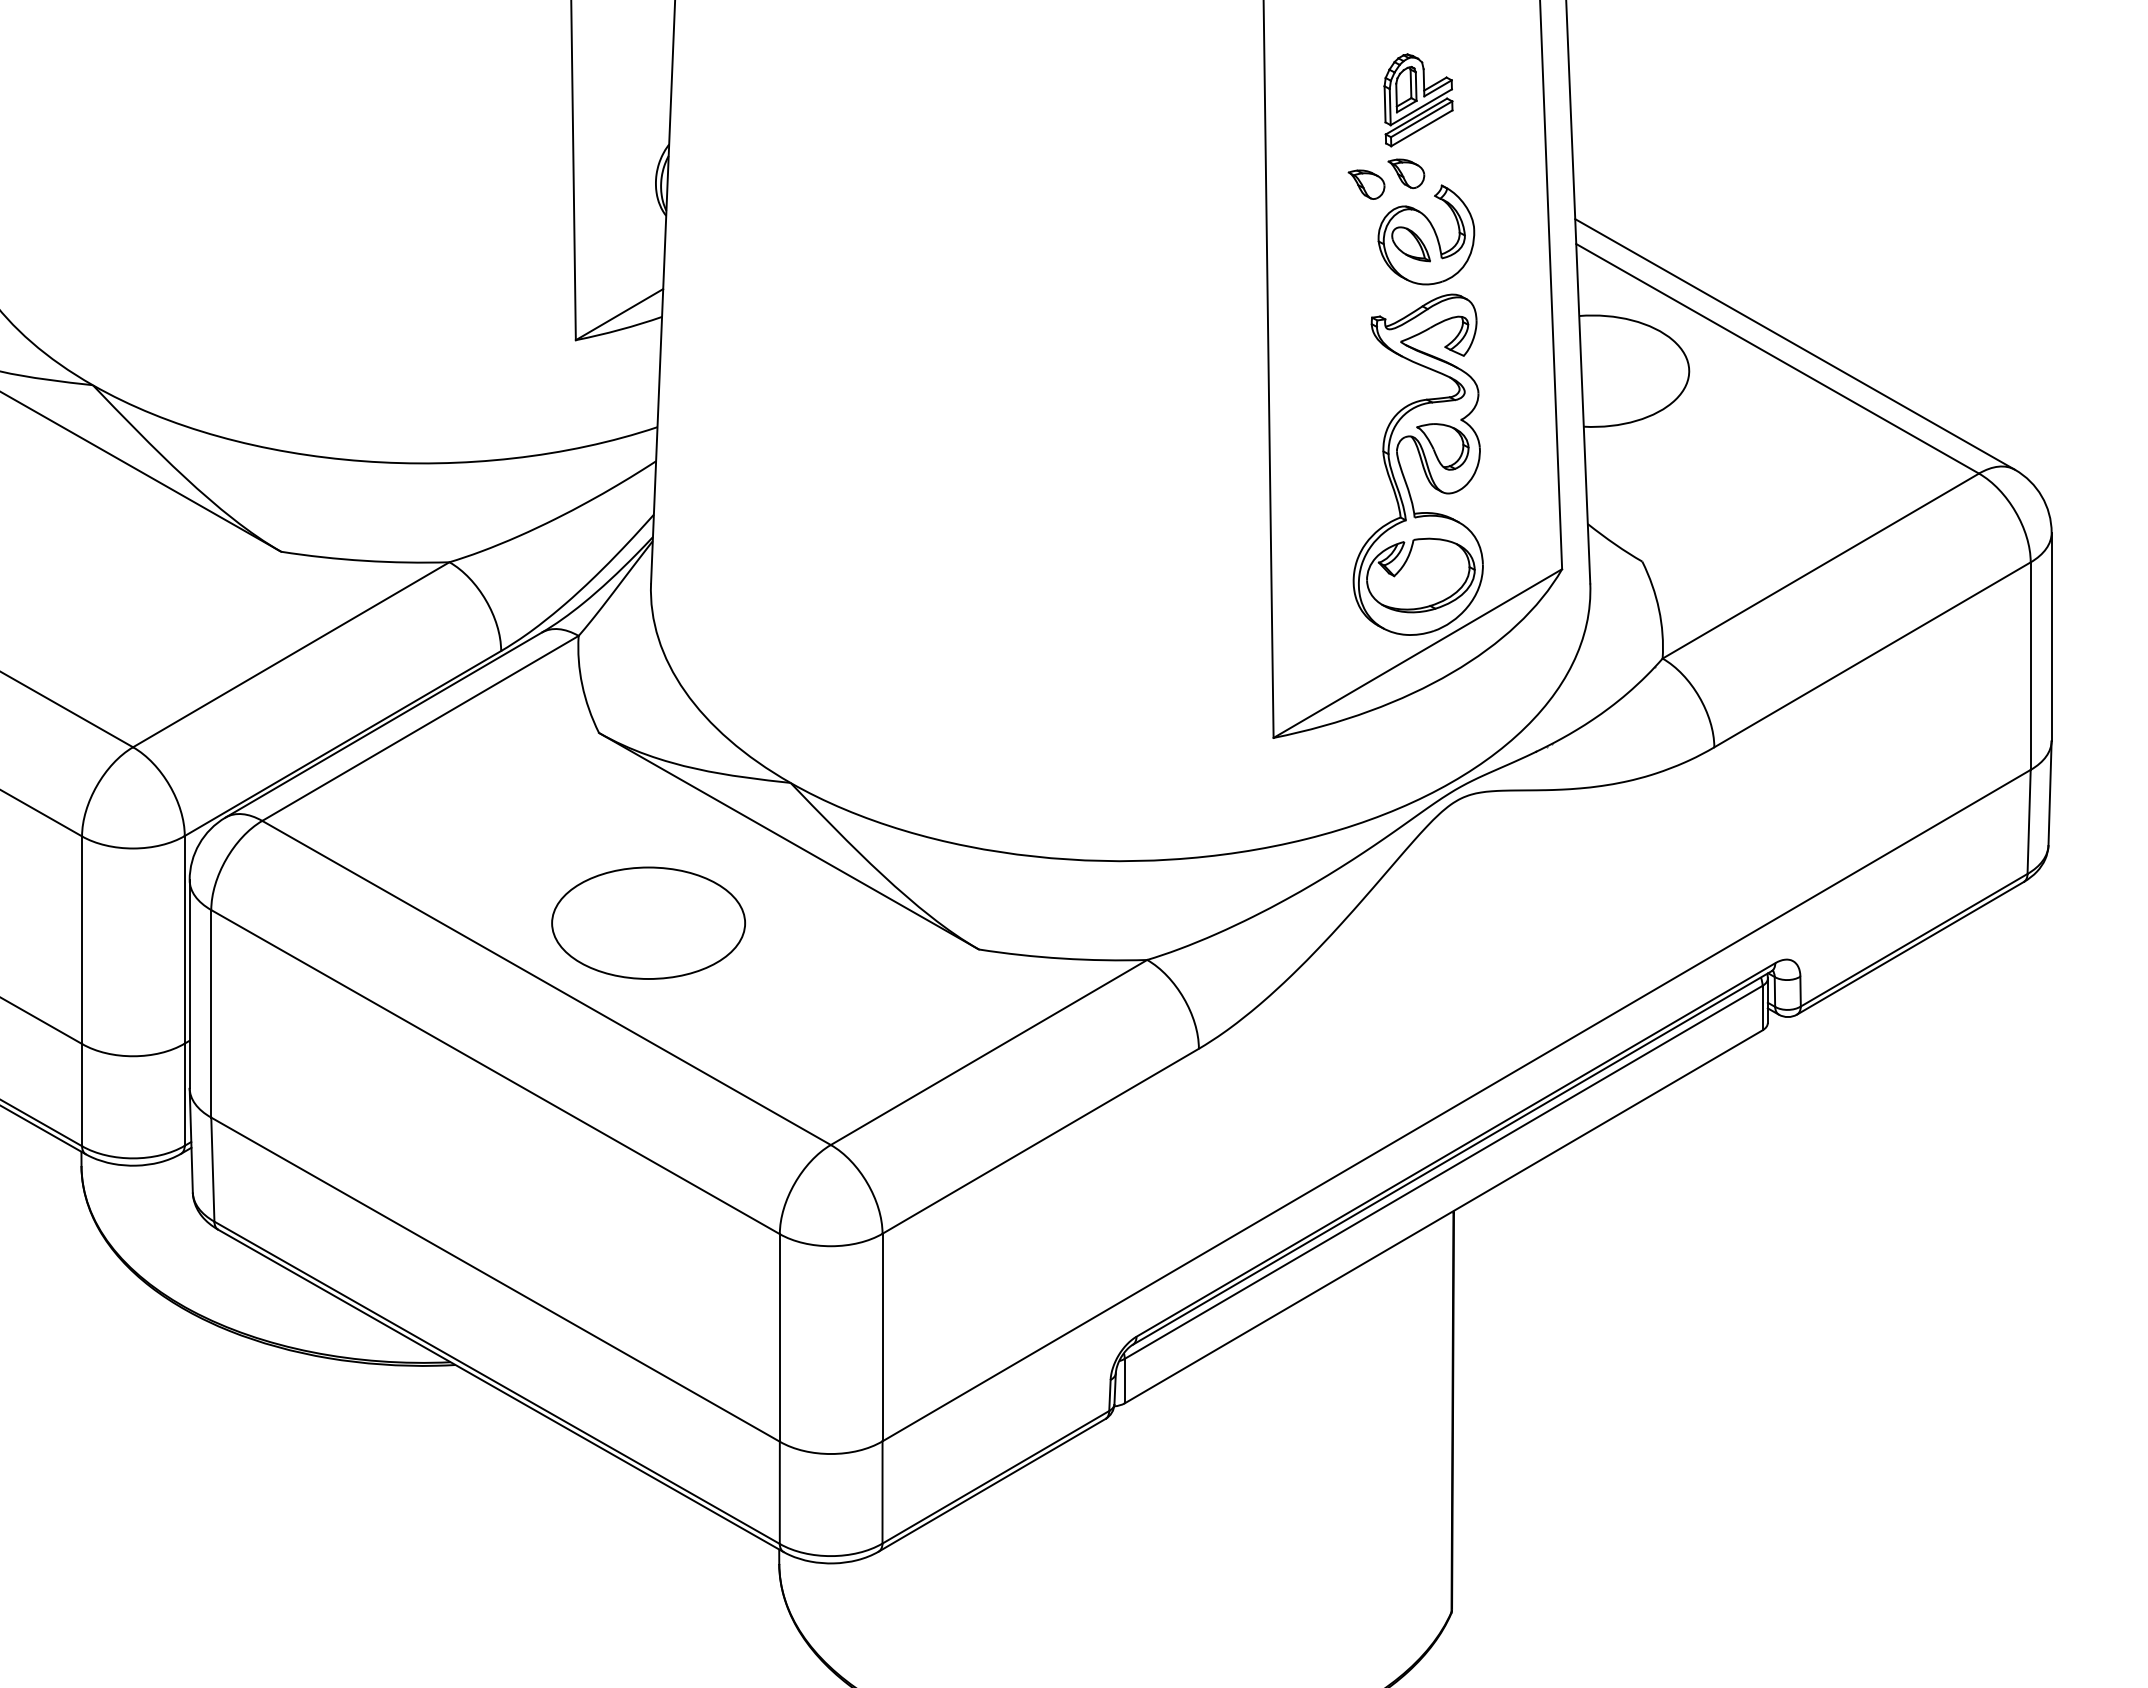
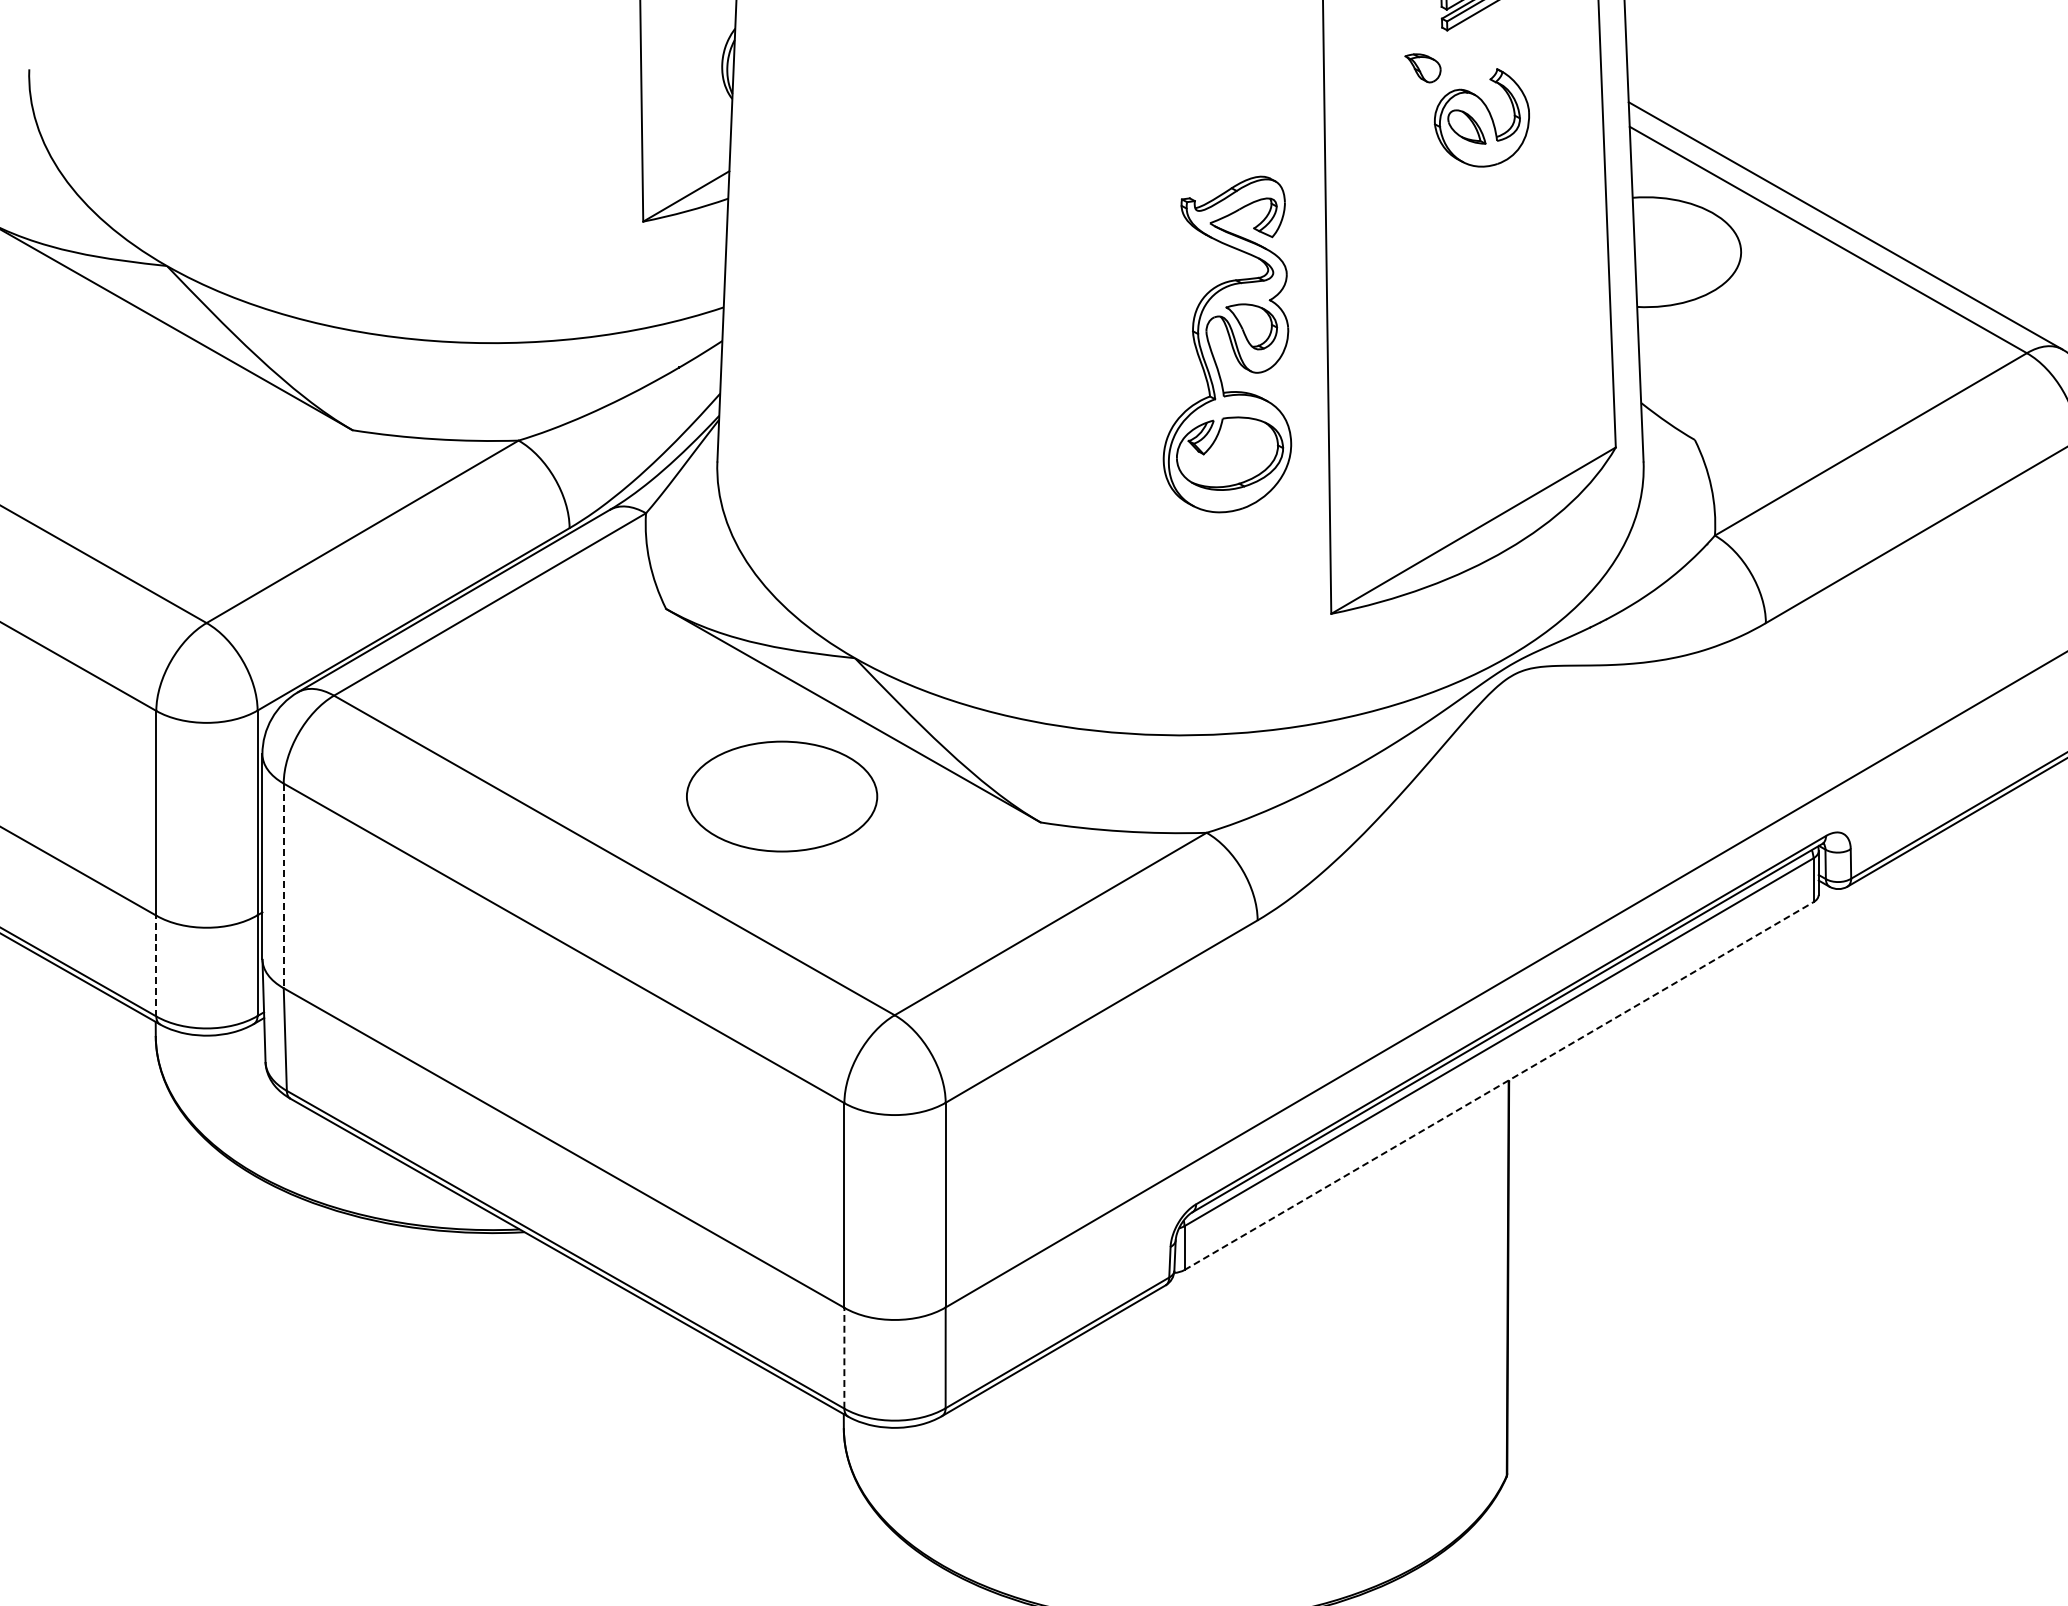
part: (1406, 173) -> (1462, 57), removed
part: (1417, 464) -> (1226, 344), moved
part: (648, 922) -> (781, 795), moved
line: (211, 1013) -> (283, 885), solid -> dashed
line: (82, 1094) -> (156, 965), solid -> dashed
line: (1444, 1216) -> (1499, 1085), solid -> dashed
line: (779, 1492) -> (844, 1357), solid -> dashed

